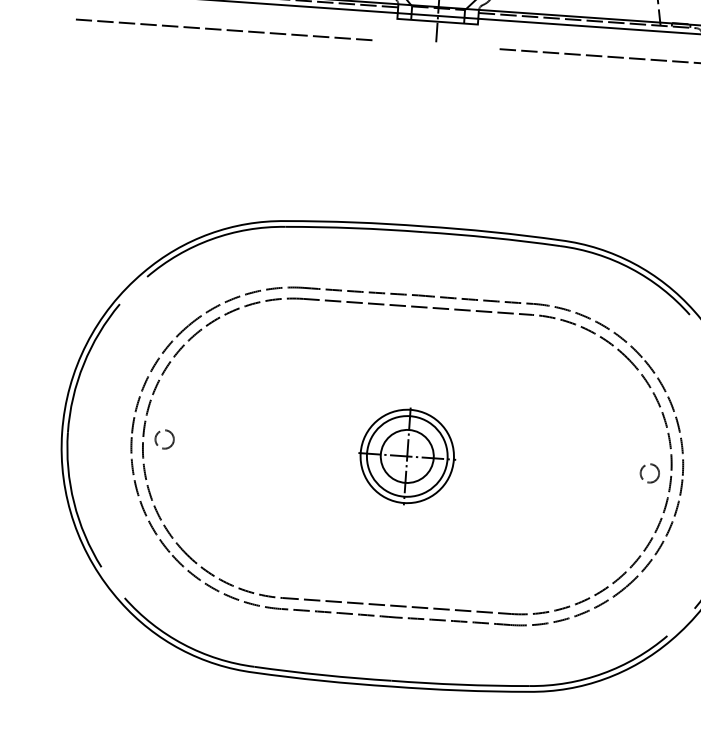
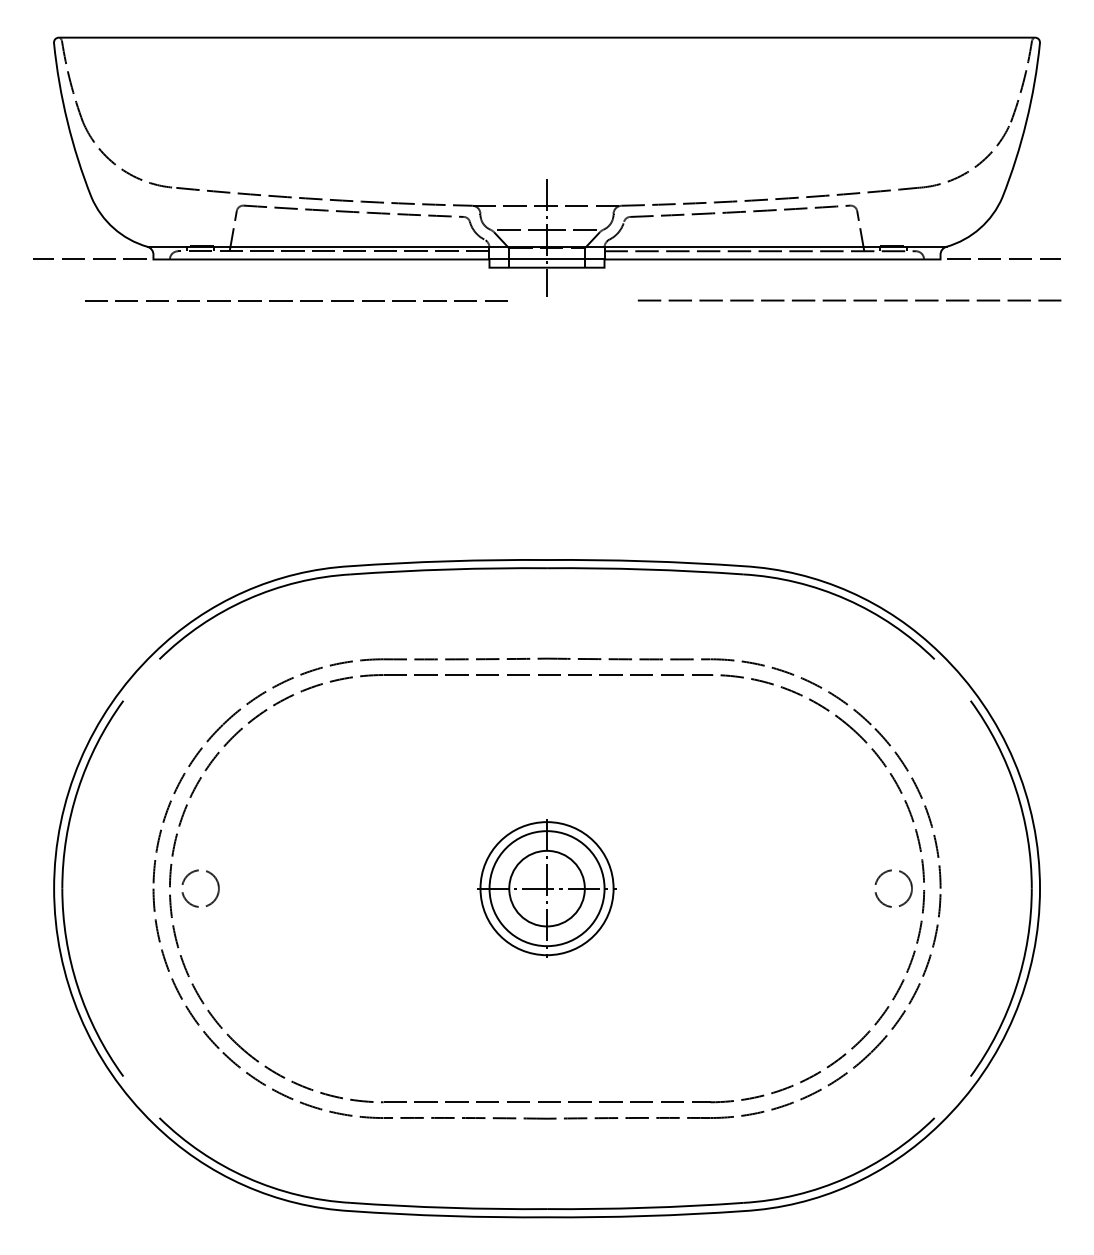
line: (221, 29) -> (292, 300), moved
circle: (164, 439) -> (200, 888), size x1.4
circle: (649, 473) -> (893, 888), size x1.4

